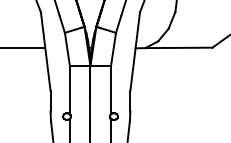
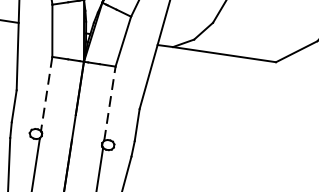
line: (111, 89) -> (110, 102), solid -> dashed
line: (69, 90) -> (45, 94), solid -> dashed

